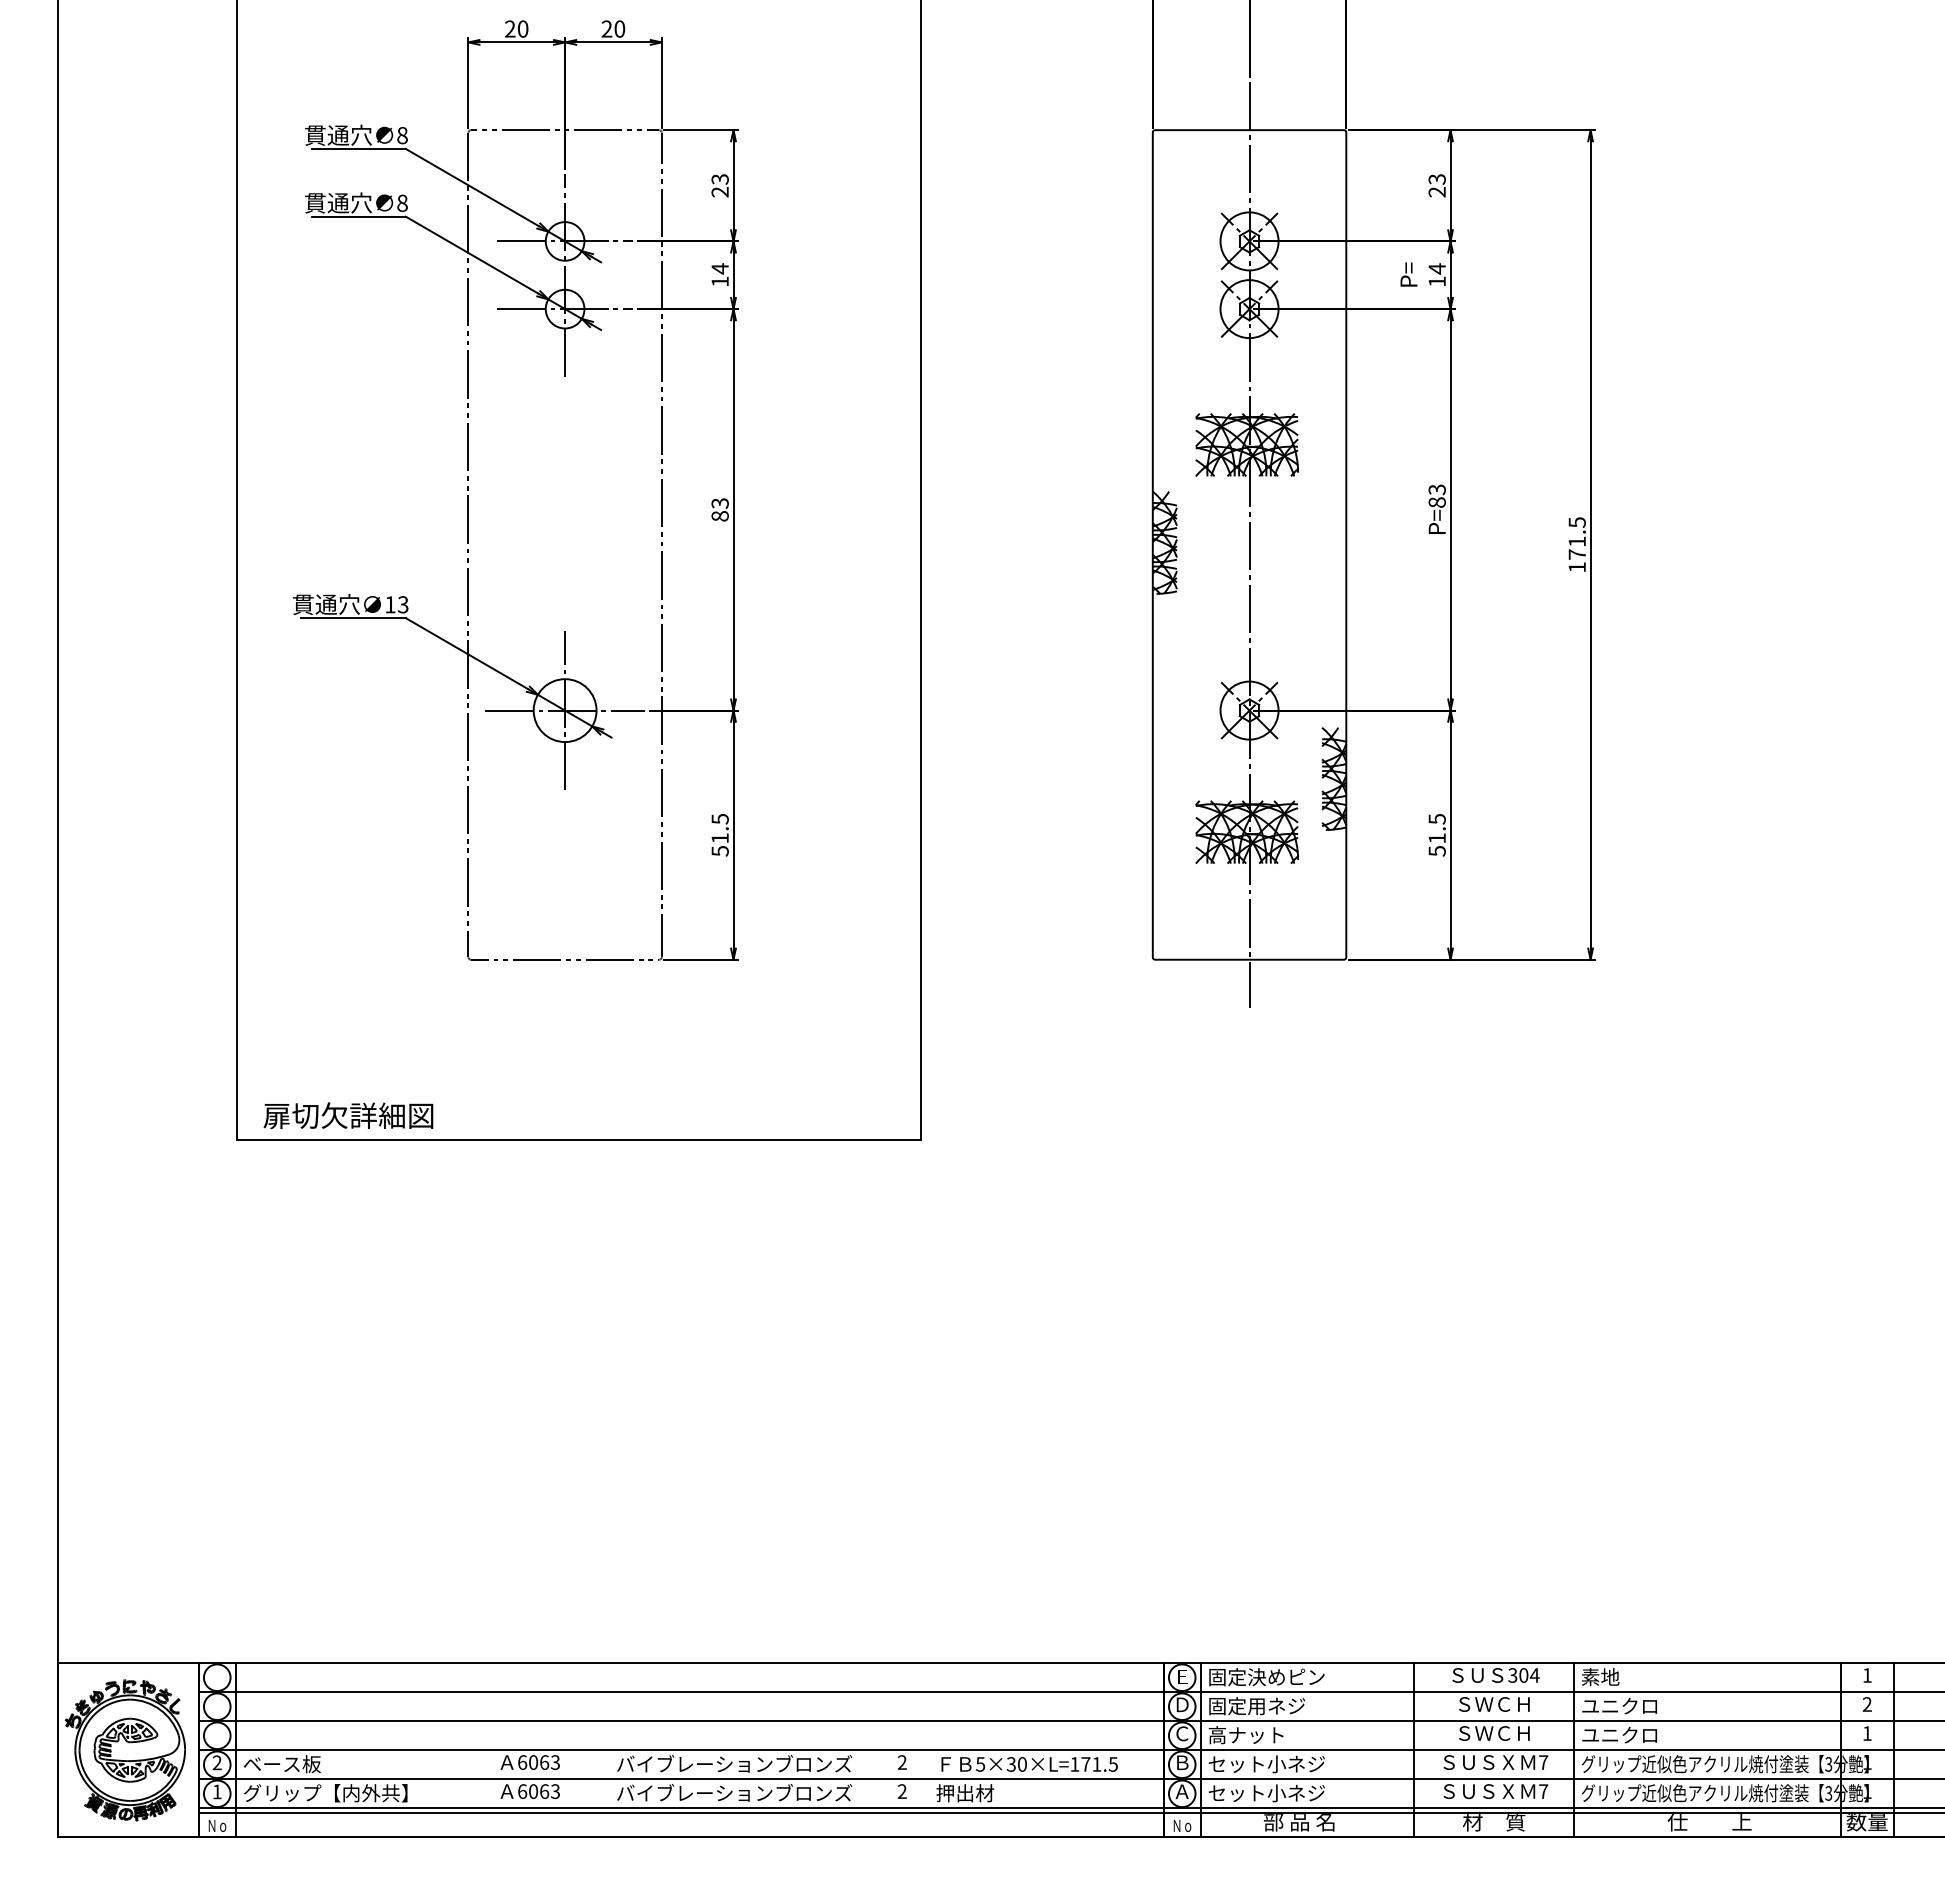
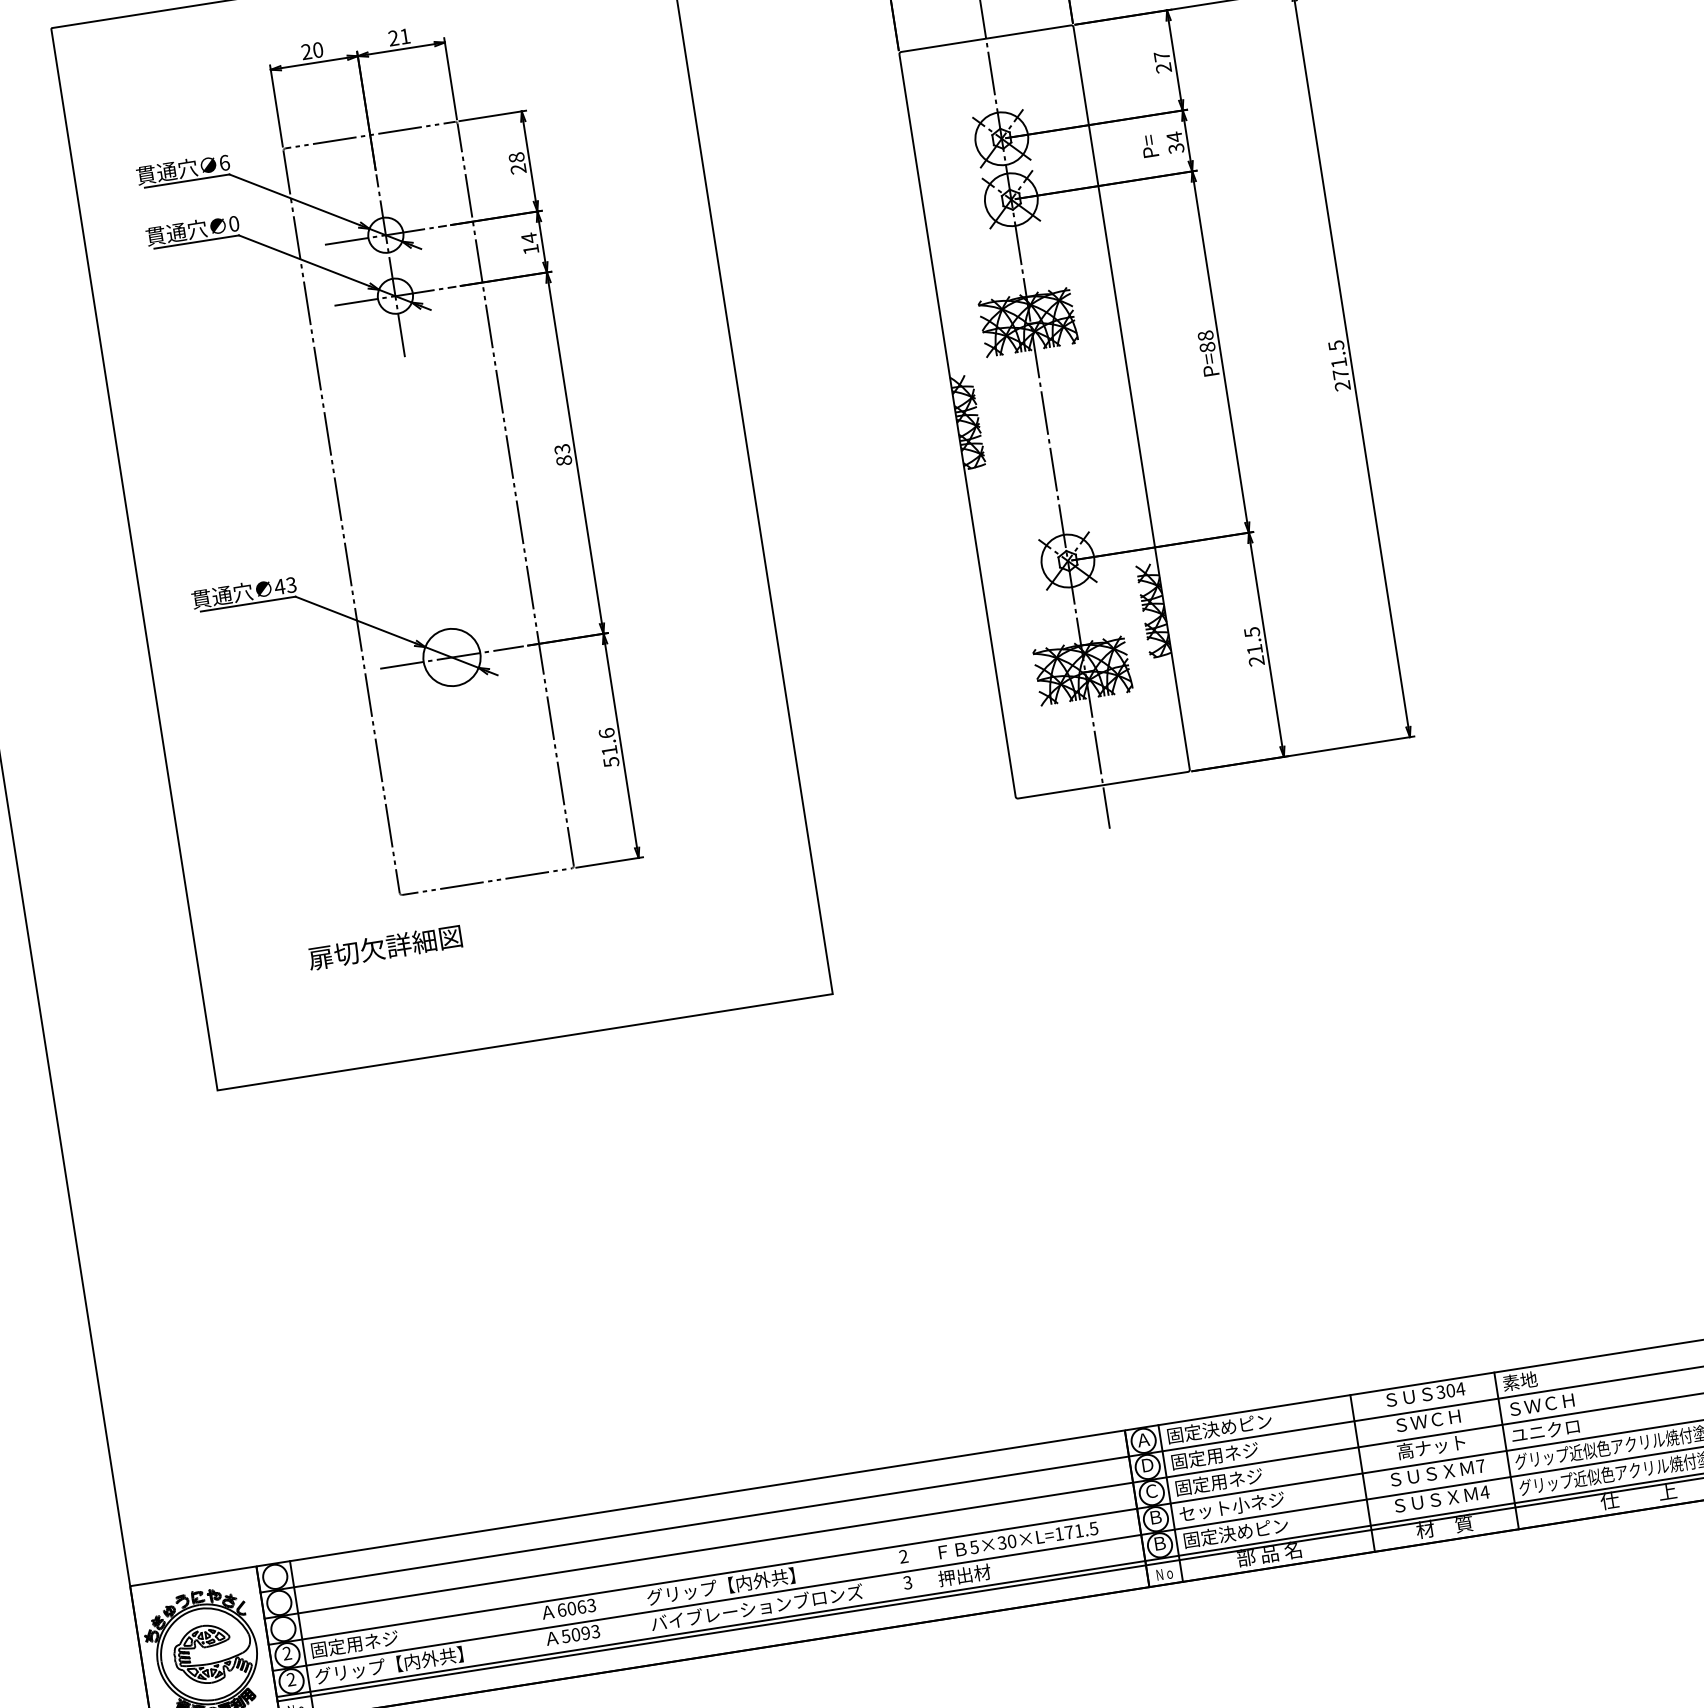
text: (619, 28) -> (404, 35), 20 -> 21
text: (402, 135) -> (224, 162), 8 -> 6
text: (719, 179) -> (516, 157), 23 -> 28
text: (1436, 179) -> (1161, 56), 23 -> 27
text: (402, 203) -> (234, 224), 8 -> 0
text: (1436, 281) -> (1175, 148), 14 -> 34
text: (1436, 489) -> (1205, 335), P=83 -> P=88
text: (1576, 567) -> (1342, 386), 171.5 -> 271.5
text: (390, 604) -> (279, 586), 13 -> 43
line: (565, 710) -> (452, 657), removed
text: (719, 818) -> (606, 732), 51.5 -> 51.6
text: (1436, 851) -> (1256, 661), 51.5 -> 21.5
text: (348, 1115) -> (385, 947), moved
text: (1181, 1676) -> (1142, 1439), Ｅ -> Ａ
text: (1619, 1705) -> (1541, 1404), ユニクロ -> ＳＷＣＨ
text: (1493, 1733) -> (1431, 1447), ＳＷＣＨ -> 高ナット
text: (1256, 1735) -> (1218, 1482), 高ナット -> 固定用ネジ
text: (291, 1764) -> (354, 1644), ベース板 -> 固定用ネジ
text: (734, 1764) -> (752, 1582), バイブレーションブロンズ -> グリップ【内外共】
text: (216, 1791) -> (290, 1679), 1 -> 2
text: (533, 1791) -> (575, 1634), 6063 -> 5093
text: (901, 1791) -> (907, 1582), 2 -> 3
text: (1181, 1791) -> (1159, 1543), Ａ -> Ｂ
text: (1543, 1791) -> (1484, 1492), 7 -> 4
text: (1266, 1793) -> (1235, 1533), セット小ネジ -> 固定決めピン

